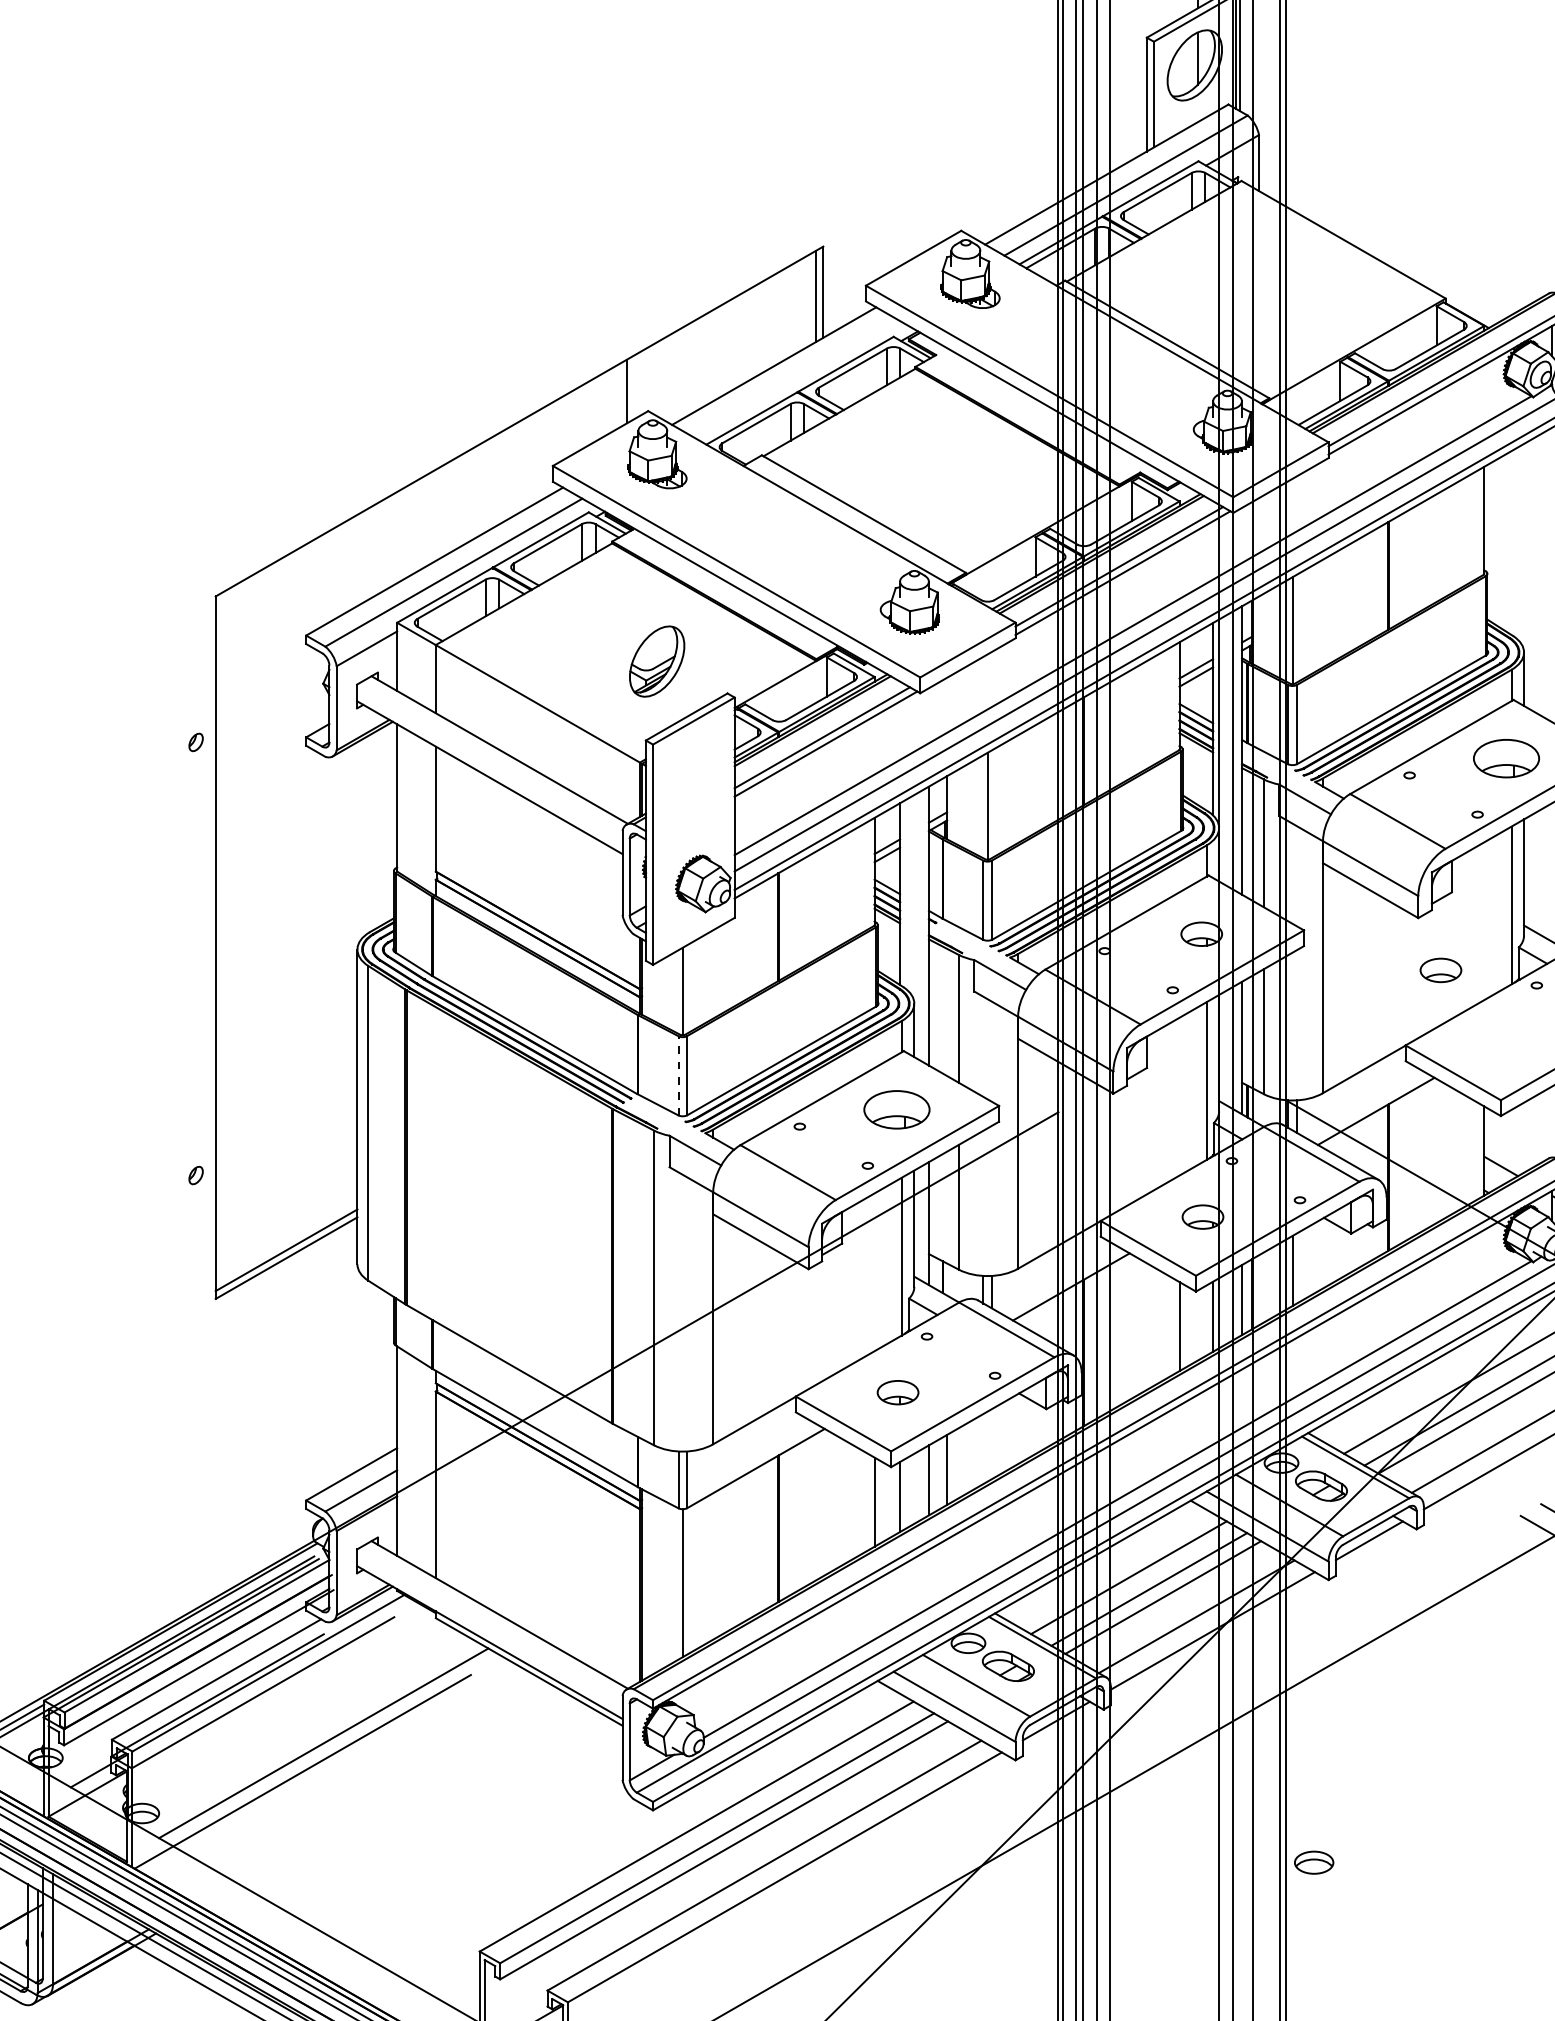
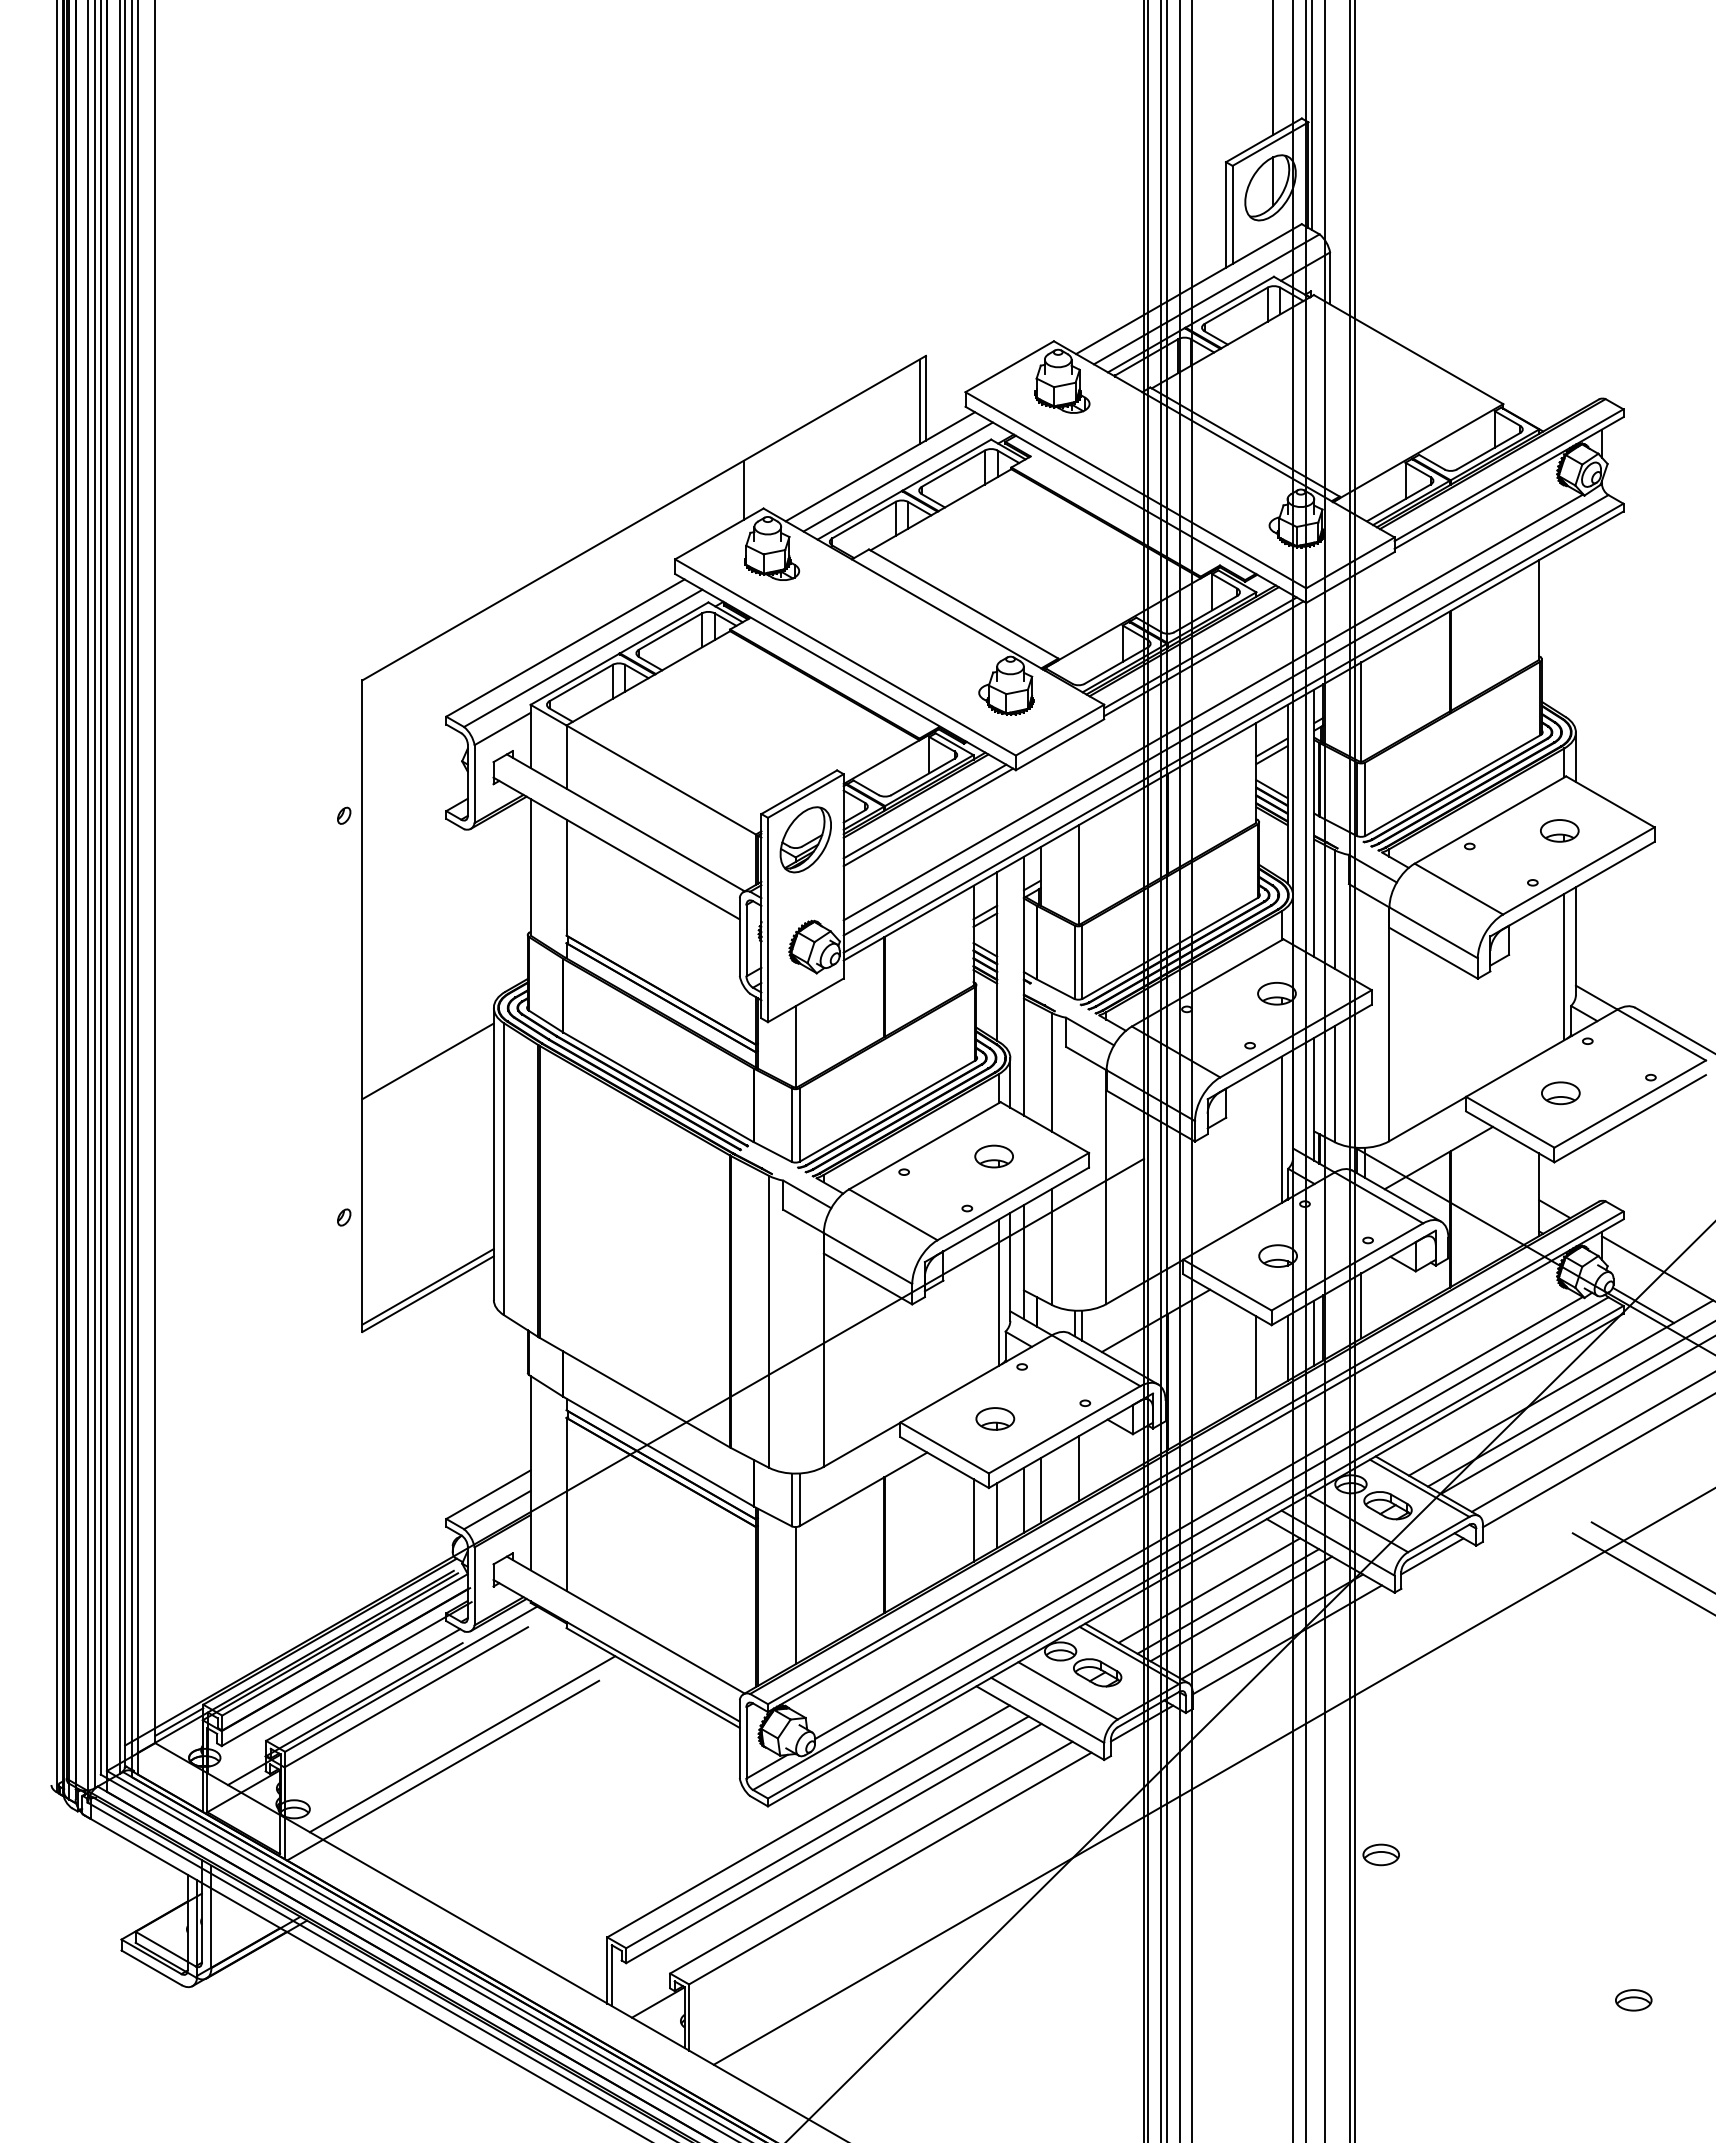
line: (792, 376) -> (897, 476), added
part: (656, 661) -> (805, 839), moved
part: (1506, 758) -> (1559, 830), size x0.62
part: (1440, 970) -> (1560, 1093), moved
line: (285, 1007) -> (427, 1061), added
line: (678, 1076) -> (791, 1125), dashed -> solid
part: (896, 1109) -> (993, 1156), size x0.62
line: (987, 1446) -> (1078, 1468), added

